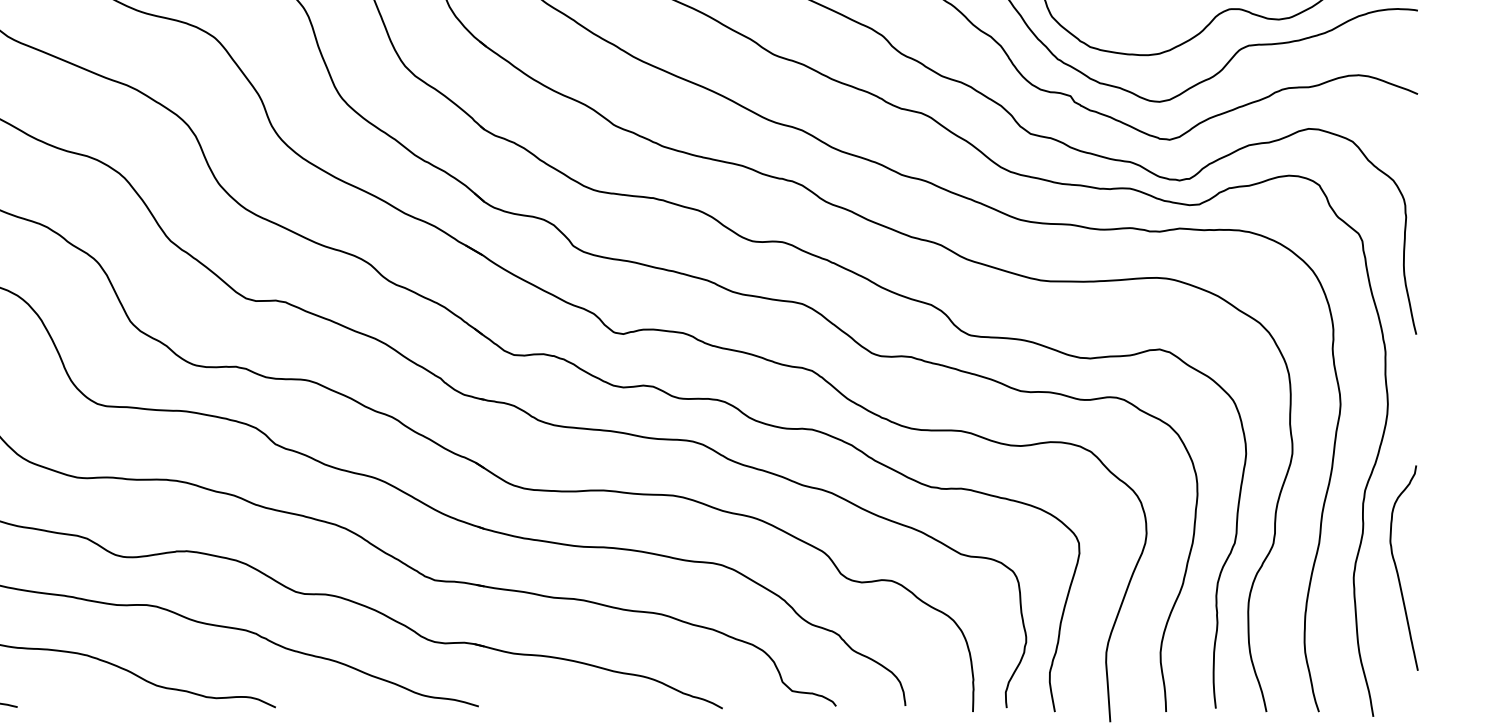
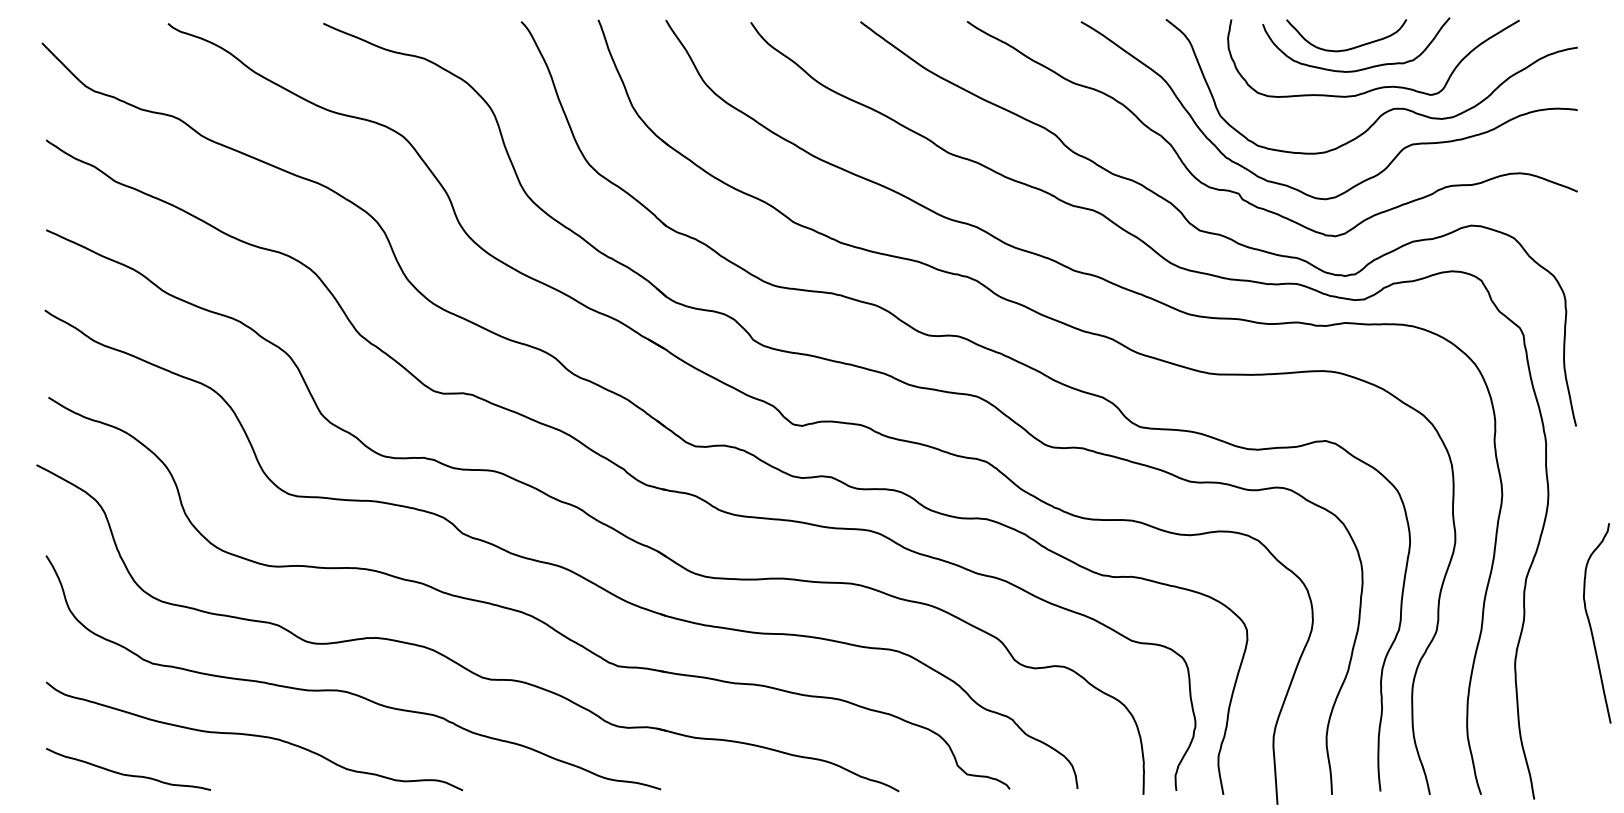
curve: (1398, 571) -> (1591, 626), moved

